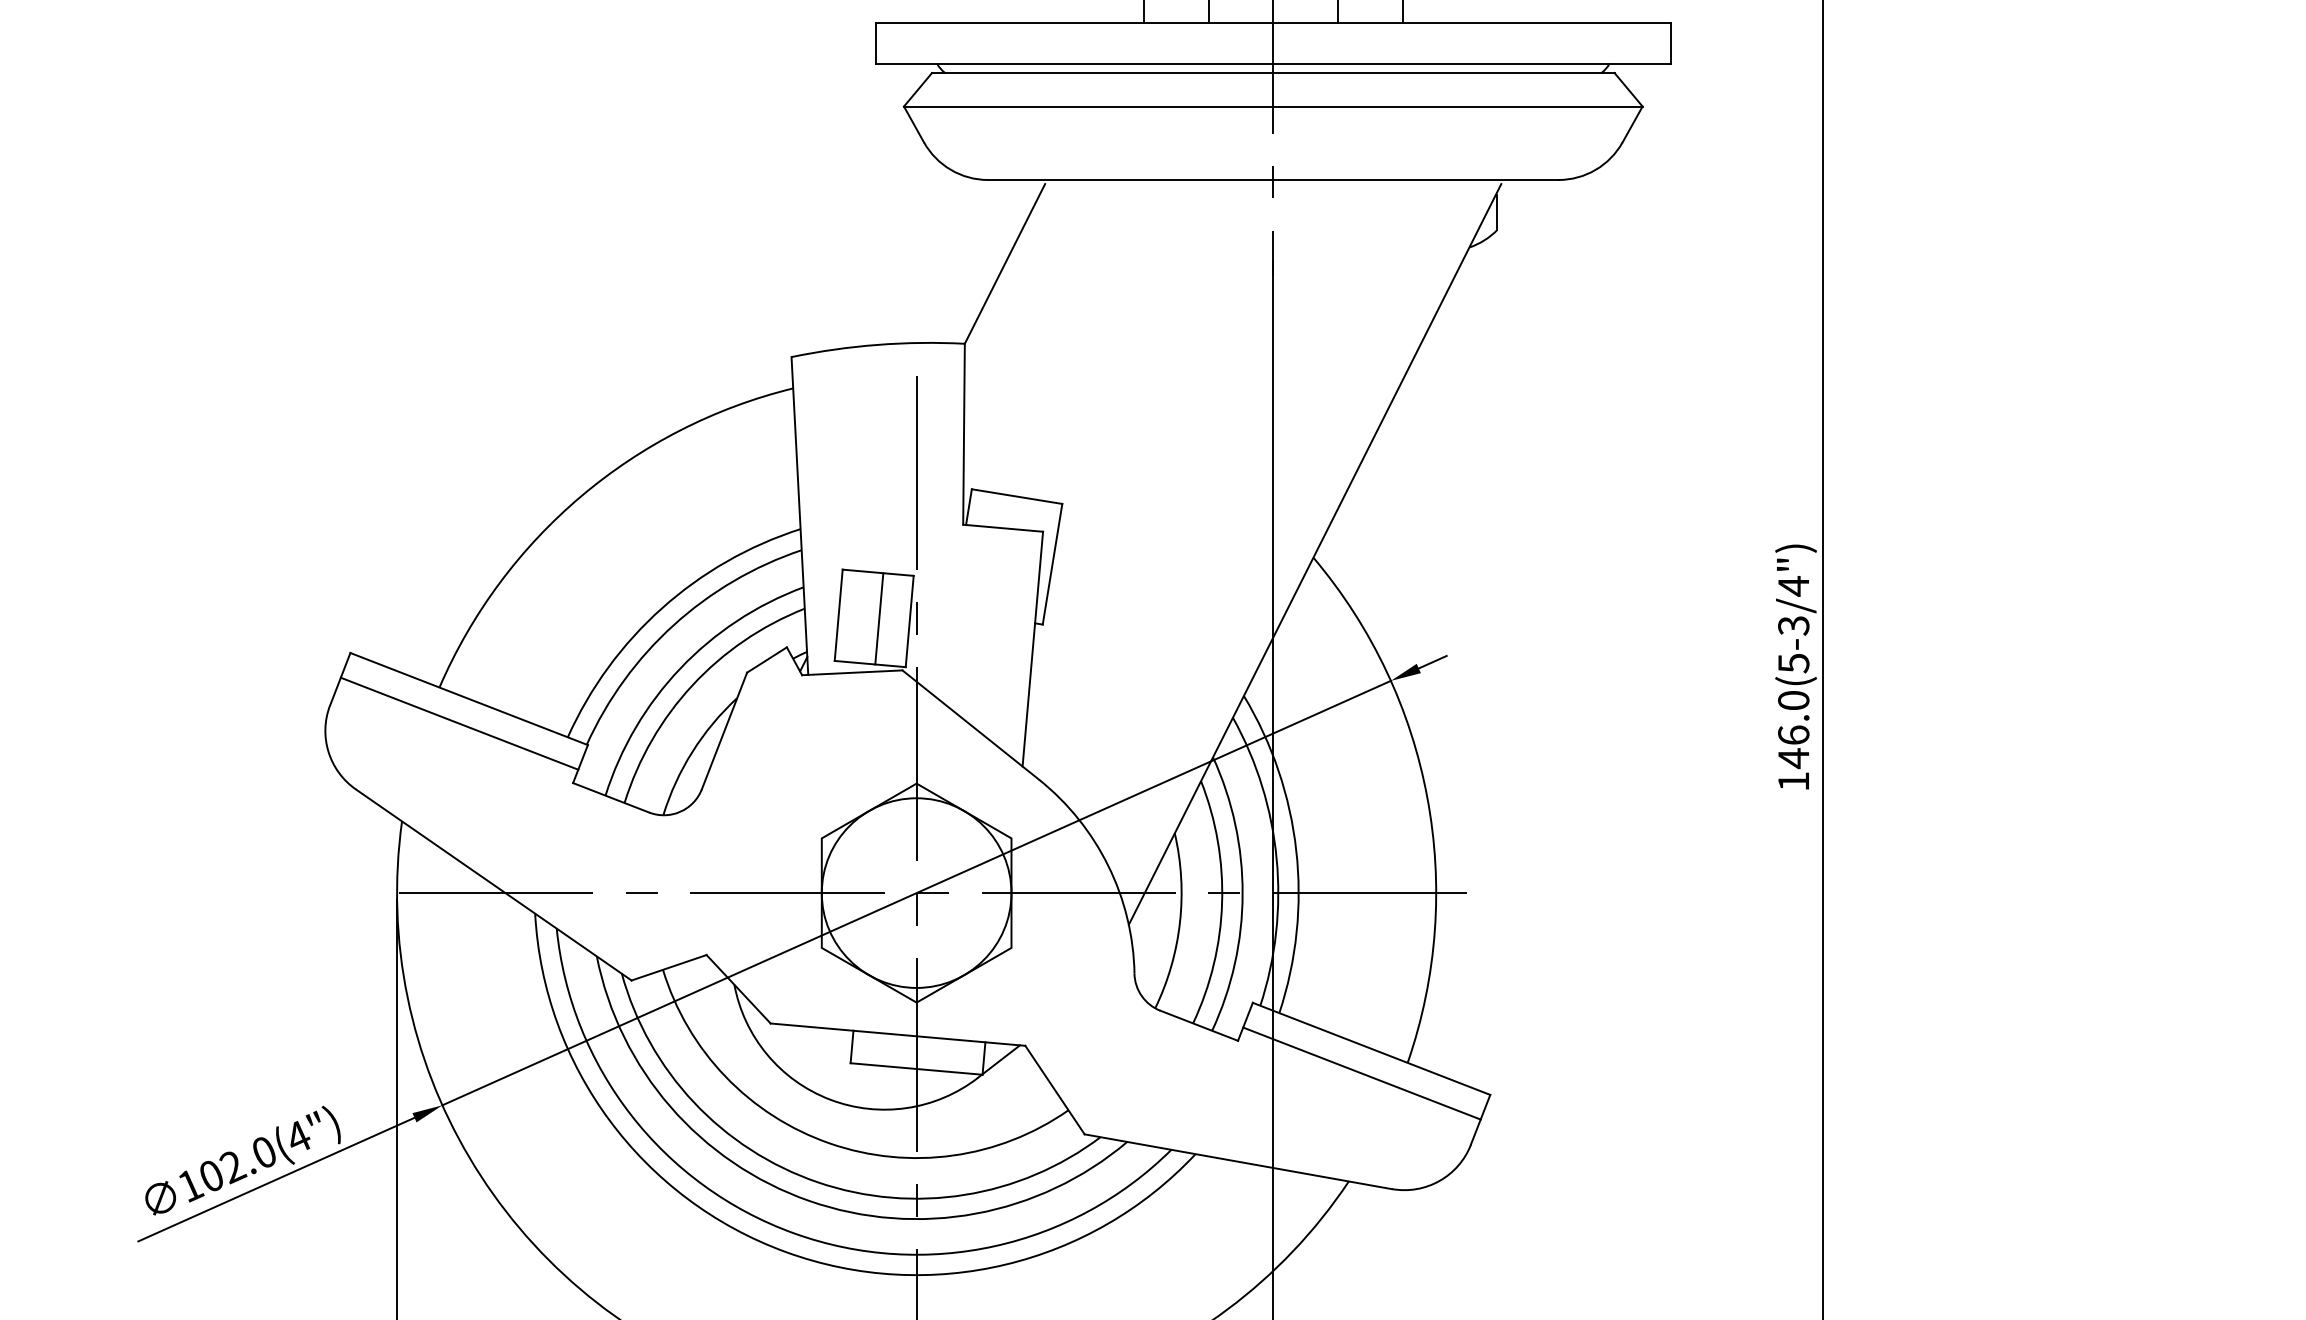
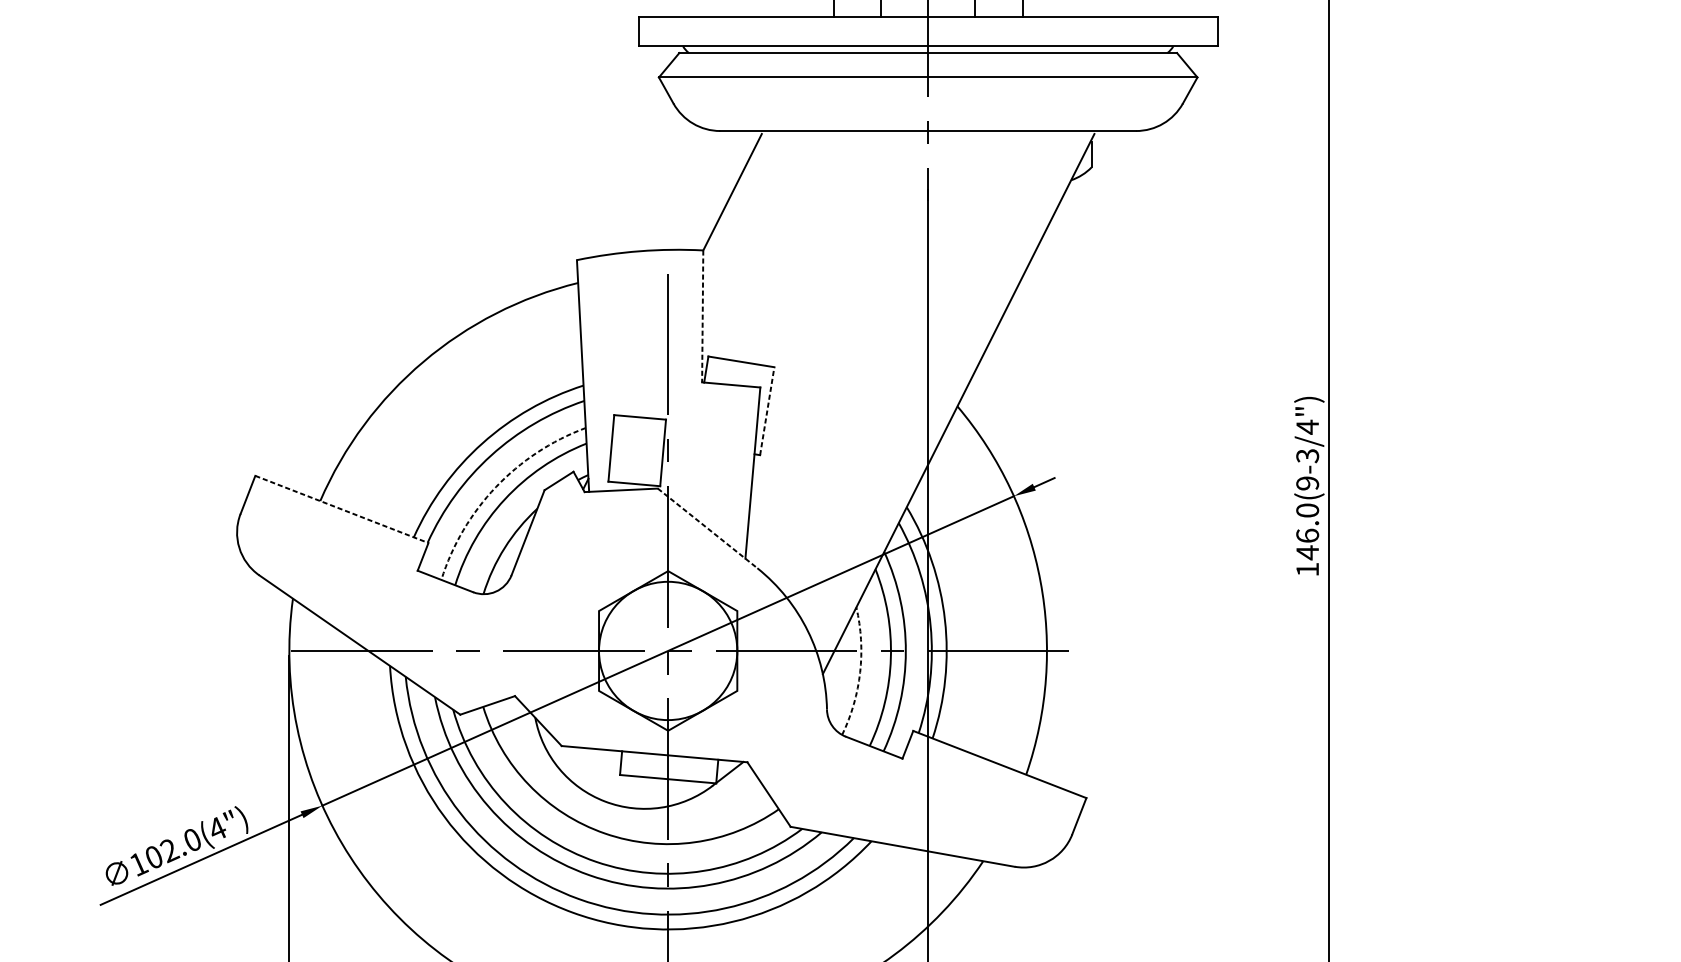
line: (964, 434) -> (703, 316), solid -> dashed
line: (1052, 563) -> (767, 410), solid -> dashed
line: (879, 618) -> (641, 450), removed
text: (1793, 663) -> (1307, 483), 146.0(5-3/4") -> 146.0(9-3/4")
arc: (680, 668) -> (496, 487), solid -> dashed
line: (469, 699) -> (342, 509), solid -> dashed
line: (459, 723) -> (334, 527), removed
line: (971, 725) -> (708, 528), solid -> dashed
arc: (1179, 922) -> (859, 672), solid -> dashed
line: (1361, 1073) -> (992, 782), removed

